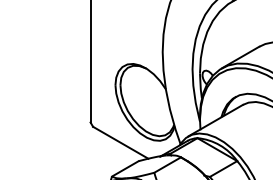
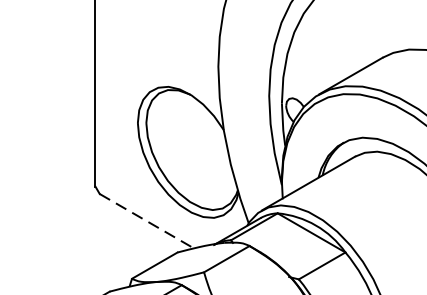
line: (120, 142) -> (146, 220), solid -> dashed

